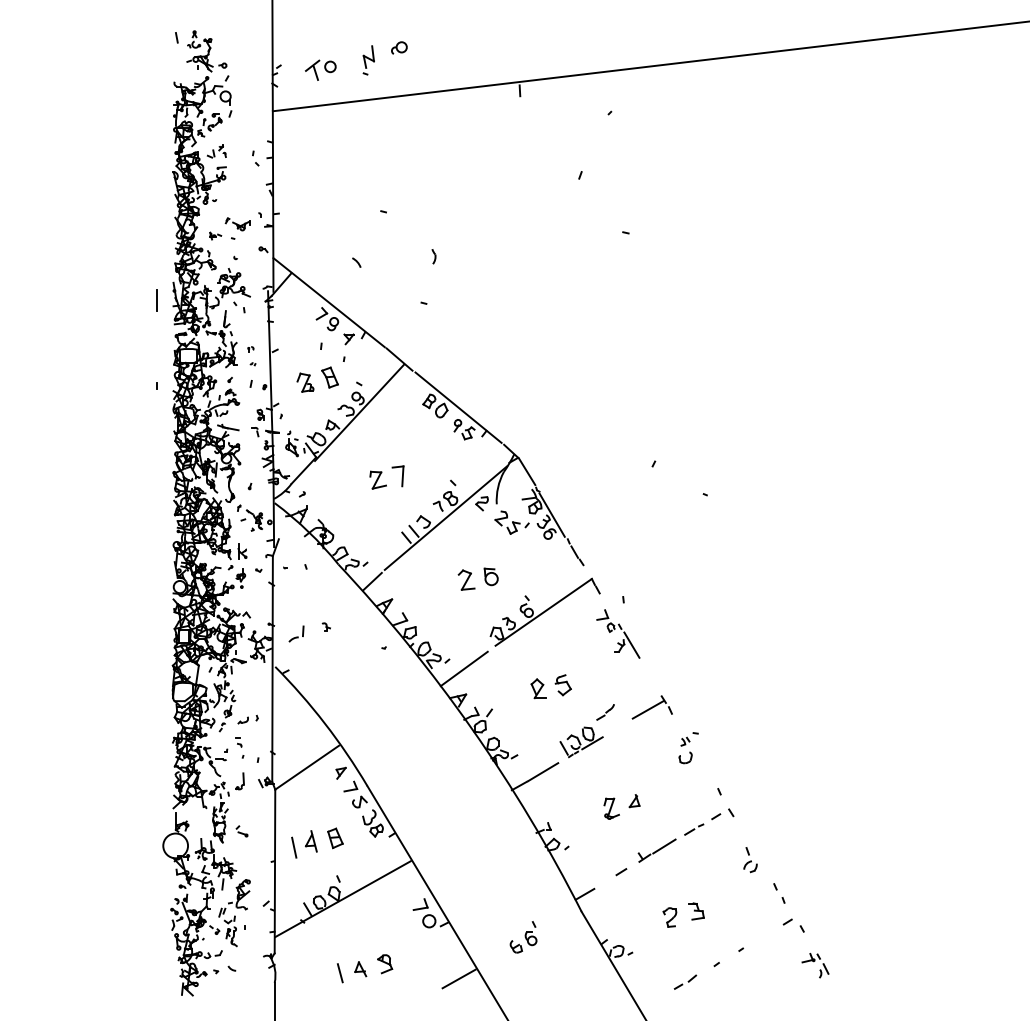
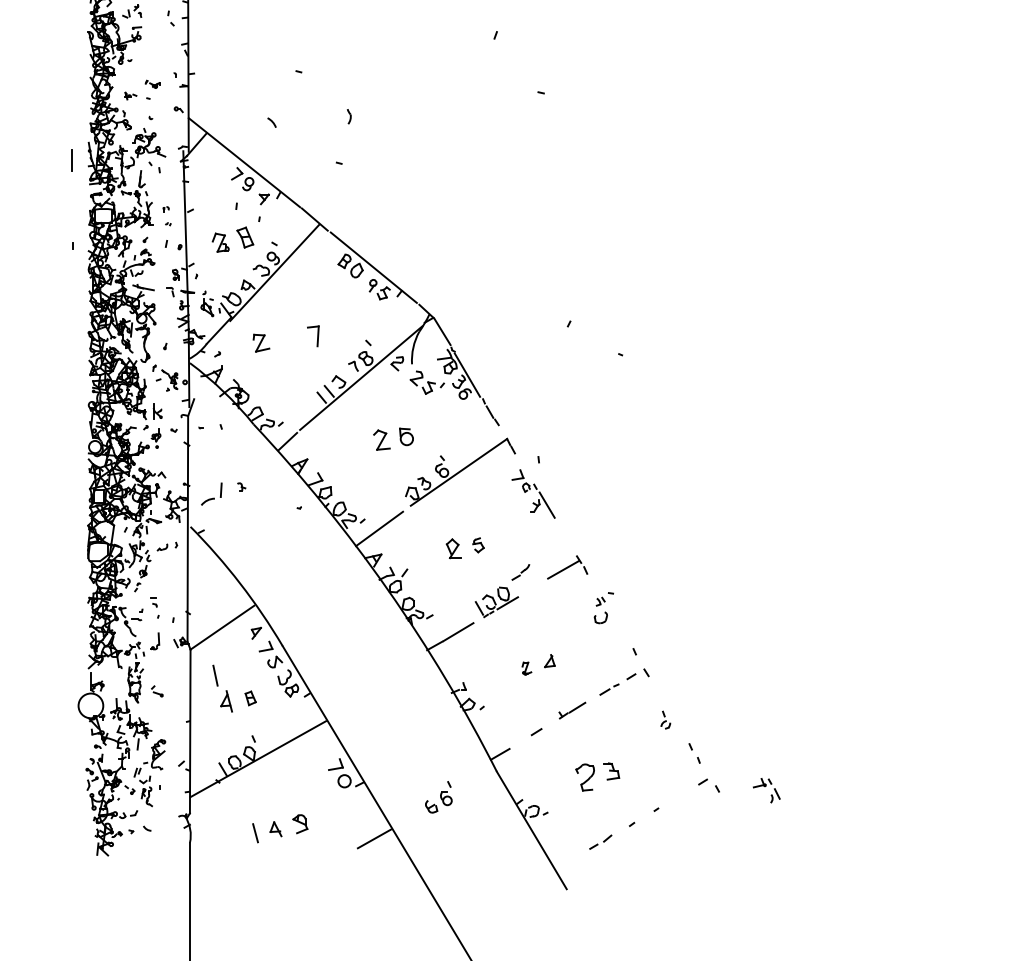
part: (237, 224) -> (152, 84), size x0.6
part: (377, 479) -> (260, 342), moved
part: (296, 633) -> (211, 493), size x1.4
part: (562, 685) -> (477, 545), size x0.7
part: (247, 719) -> (166, 546), moved
part: (611, 808) -> (526, 668), size x0.6
part: (335, 838) -> (250, 698), size x0.7
line: (294, 847) -> (215, 675), moved
part: (656, 850) -> (571, 710), size x0.7
part: (750, 860) -> (665, 720), size x0.7
part: (669, 917) -> (584, 777), size x1.4
part: (815, 965) -> (766, 790), moved

